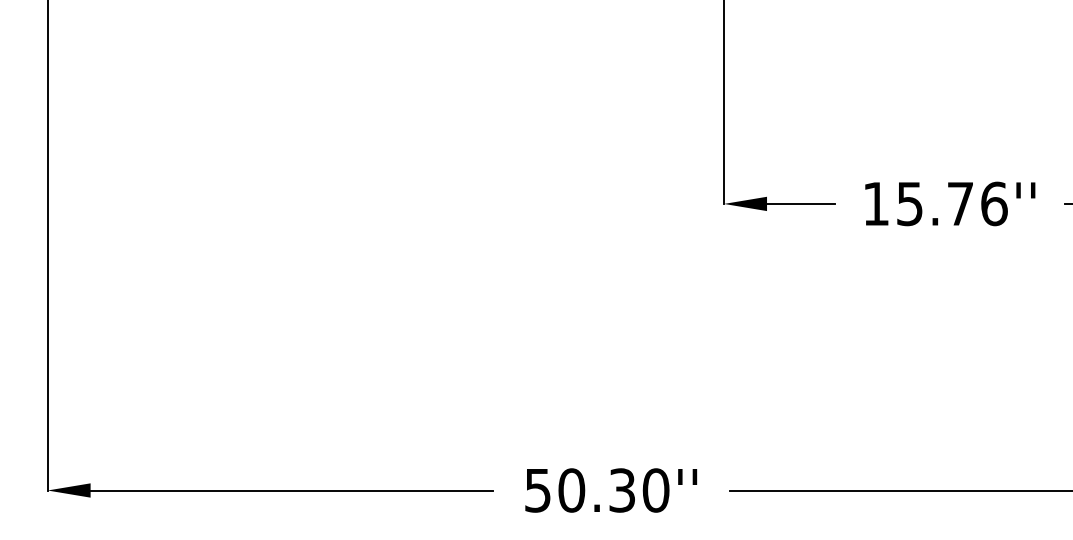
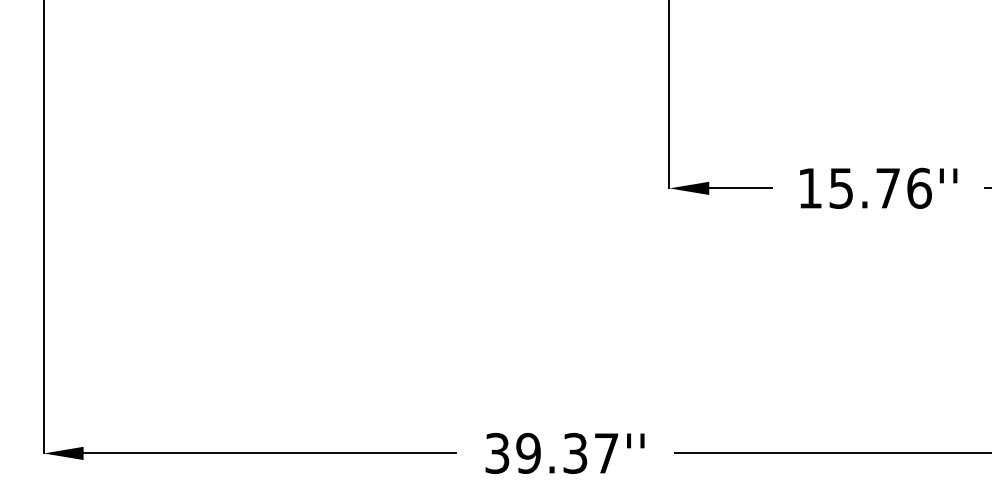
text: (597, 489) -> (552, 452), 50.30'' -> 39.37''

